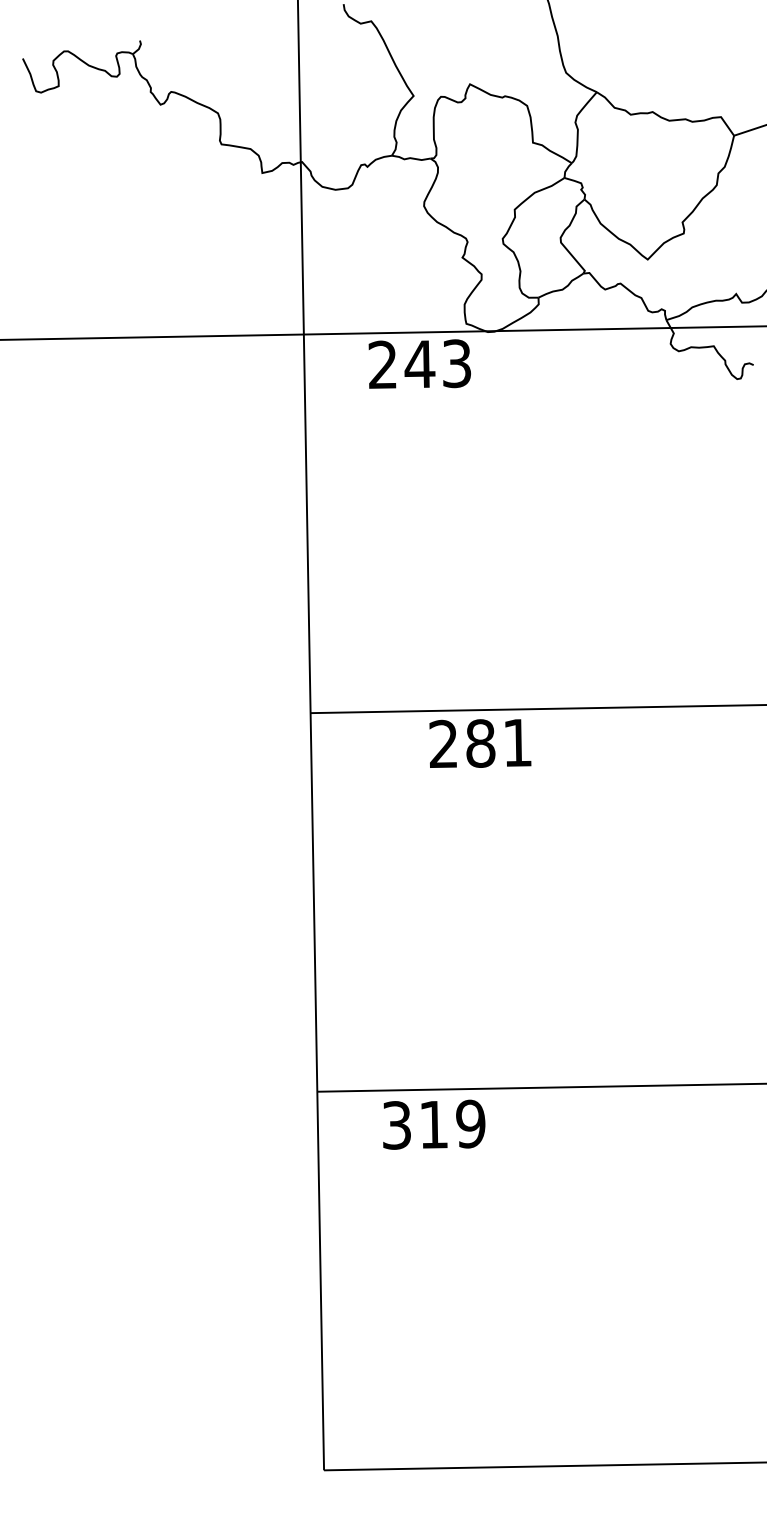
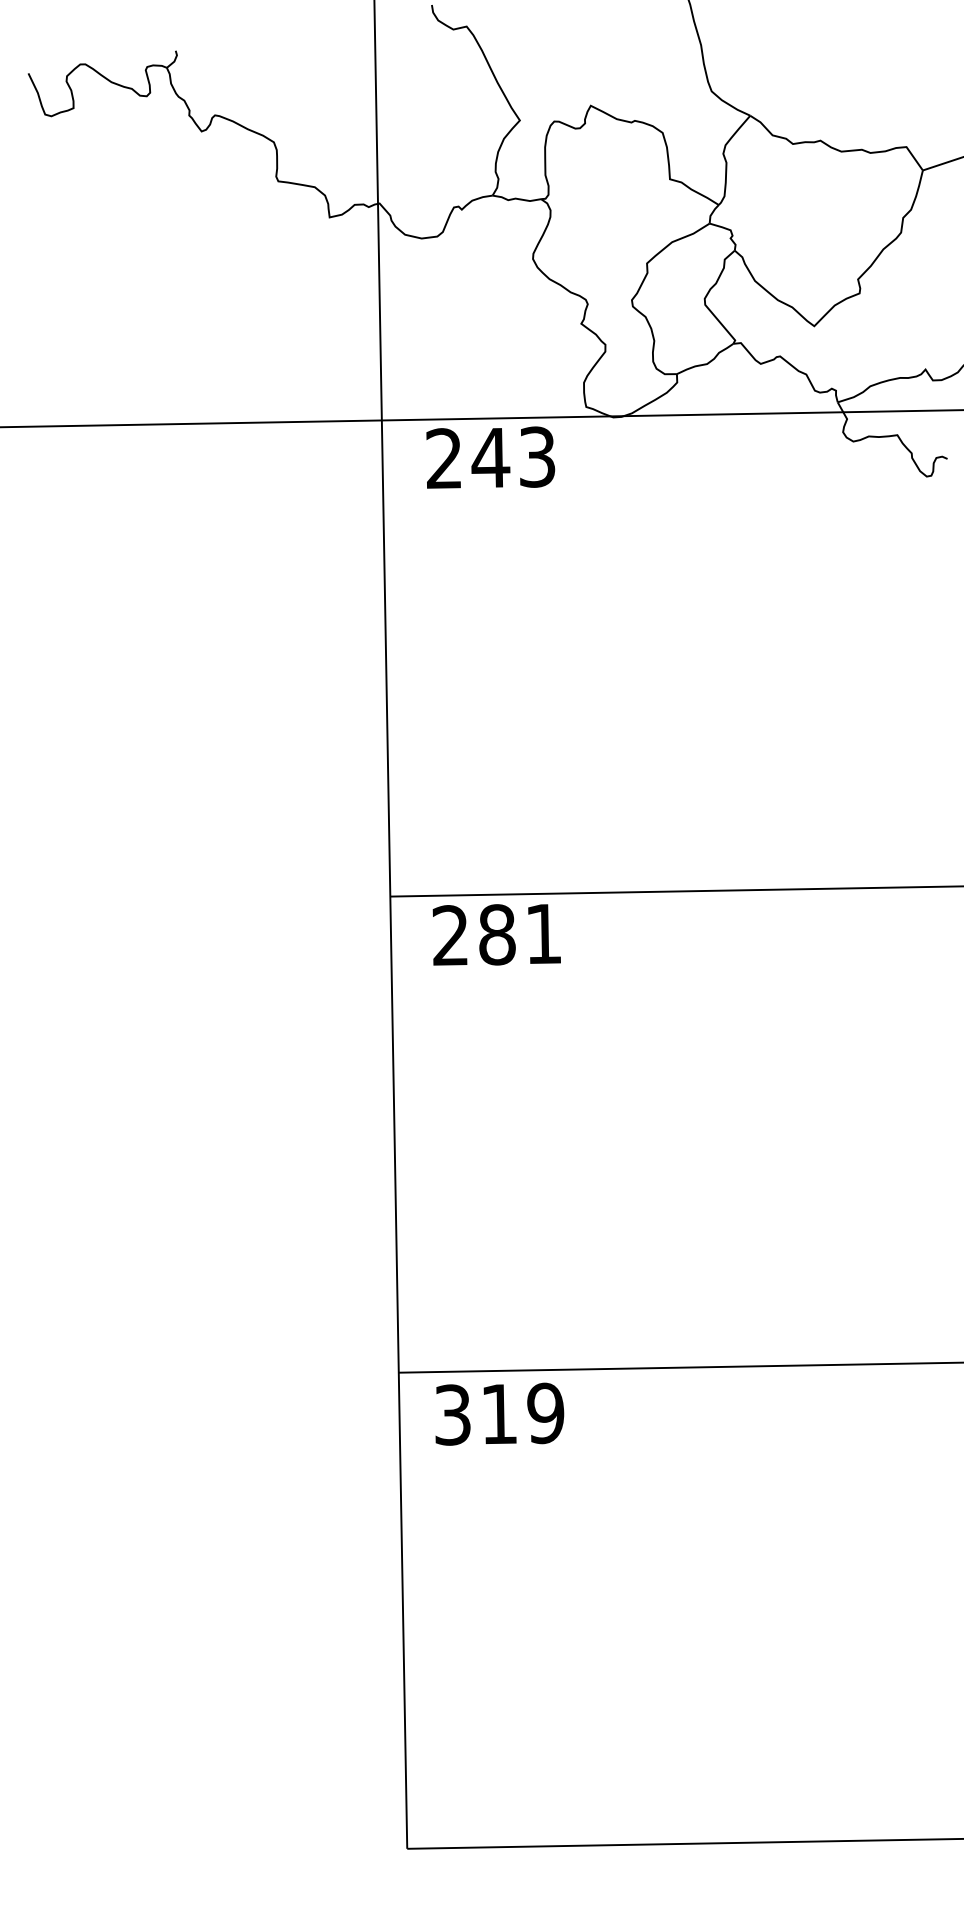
text: (419, 363) -> (490, 457), moved
text: (480, 743) -> (496, 934), moved
text: (433, 1124) -> (499, 1413), moved

